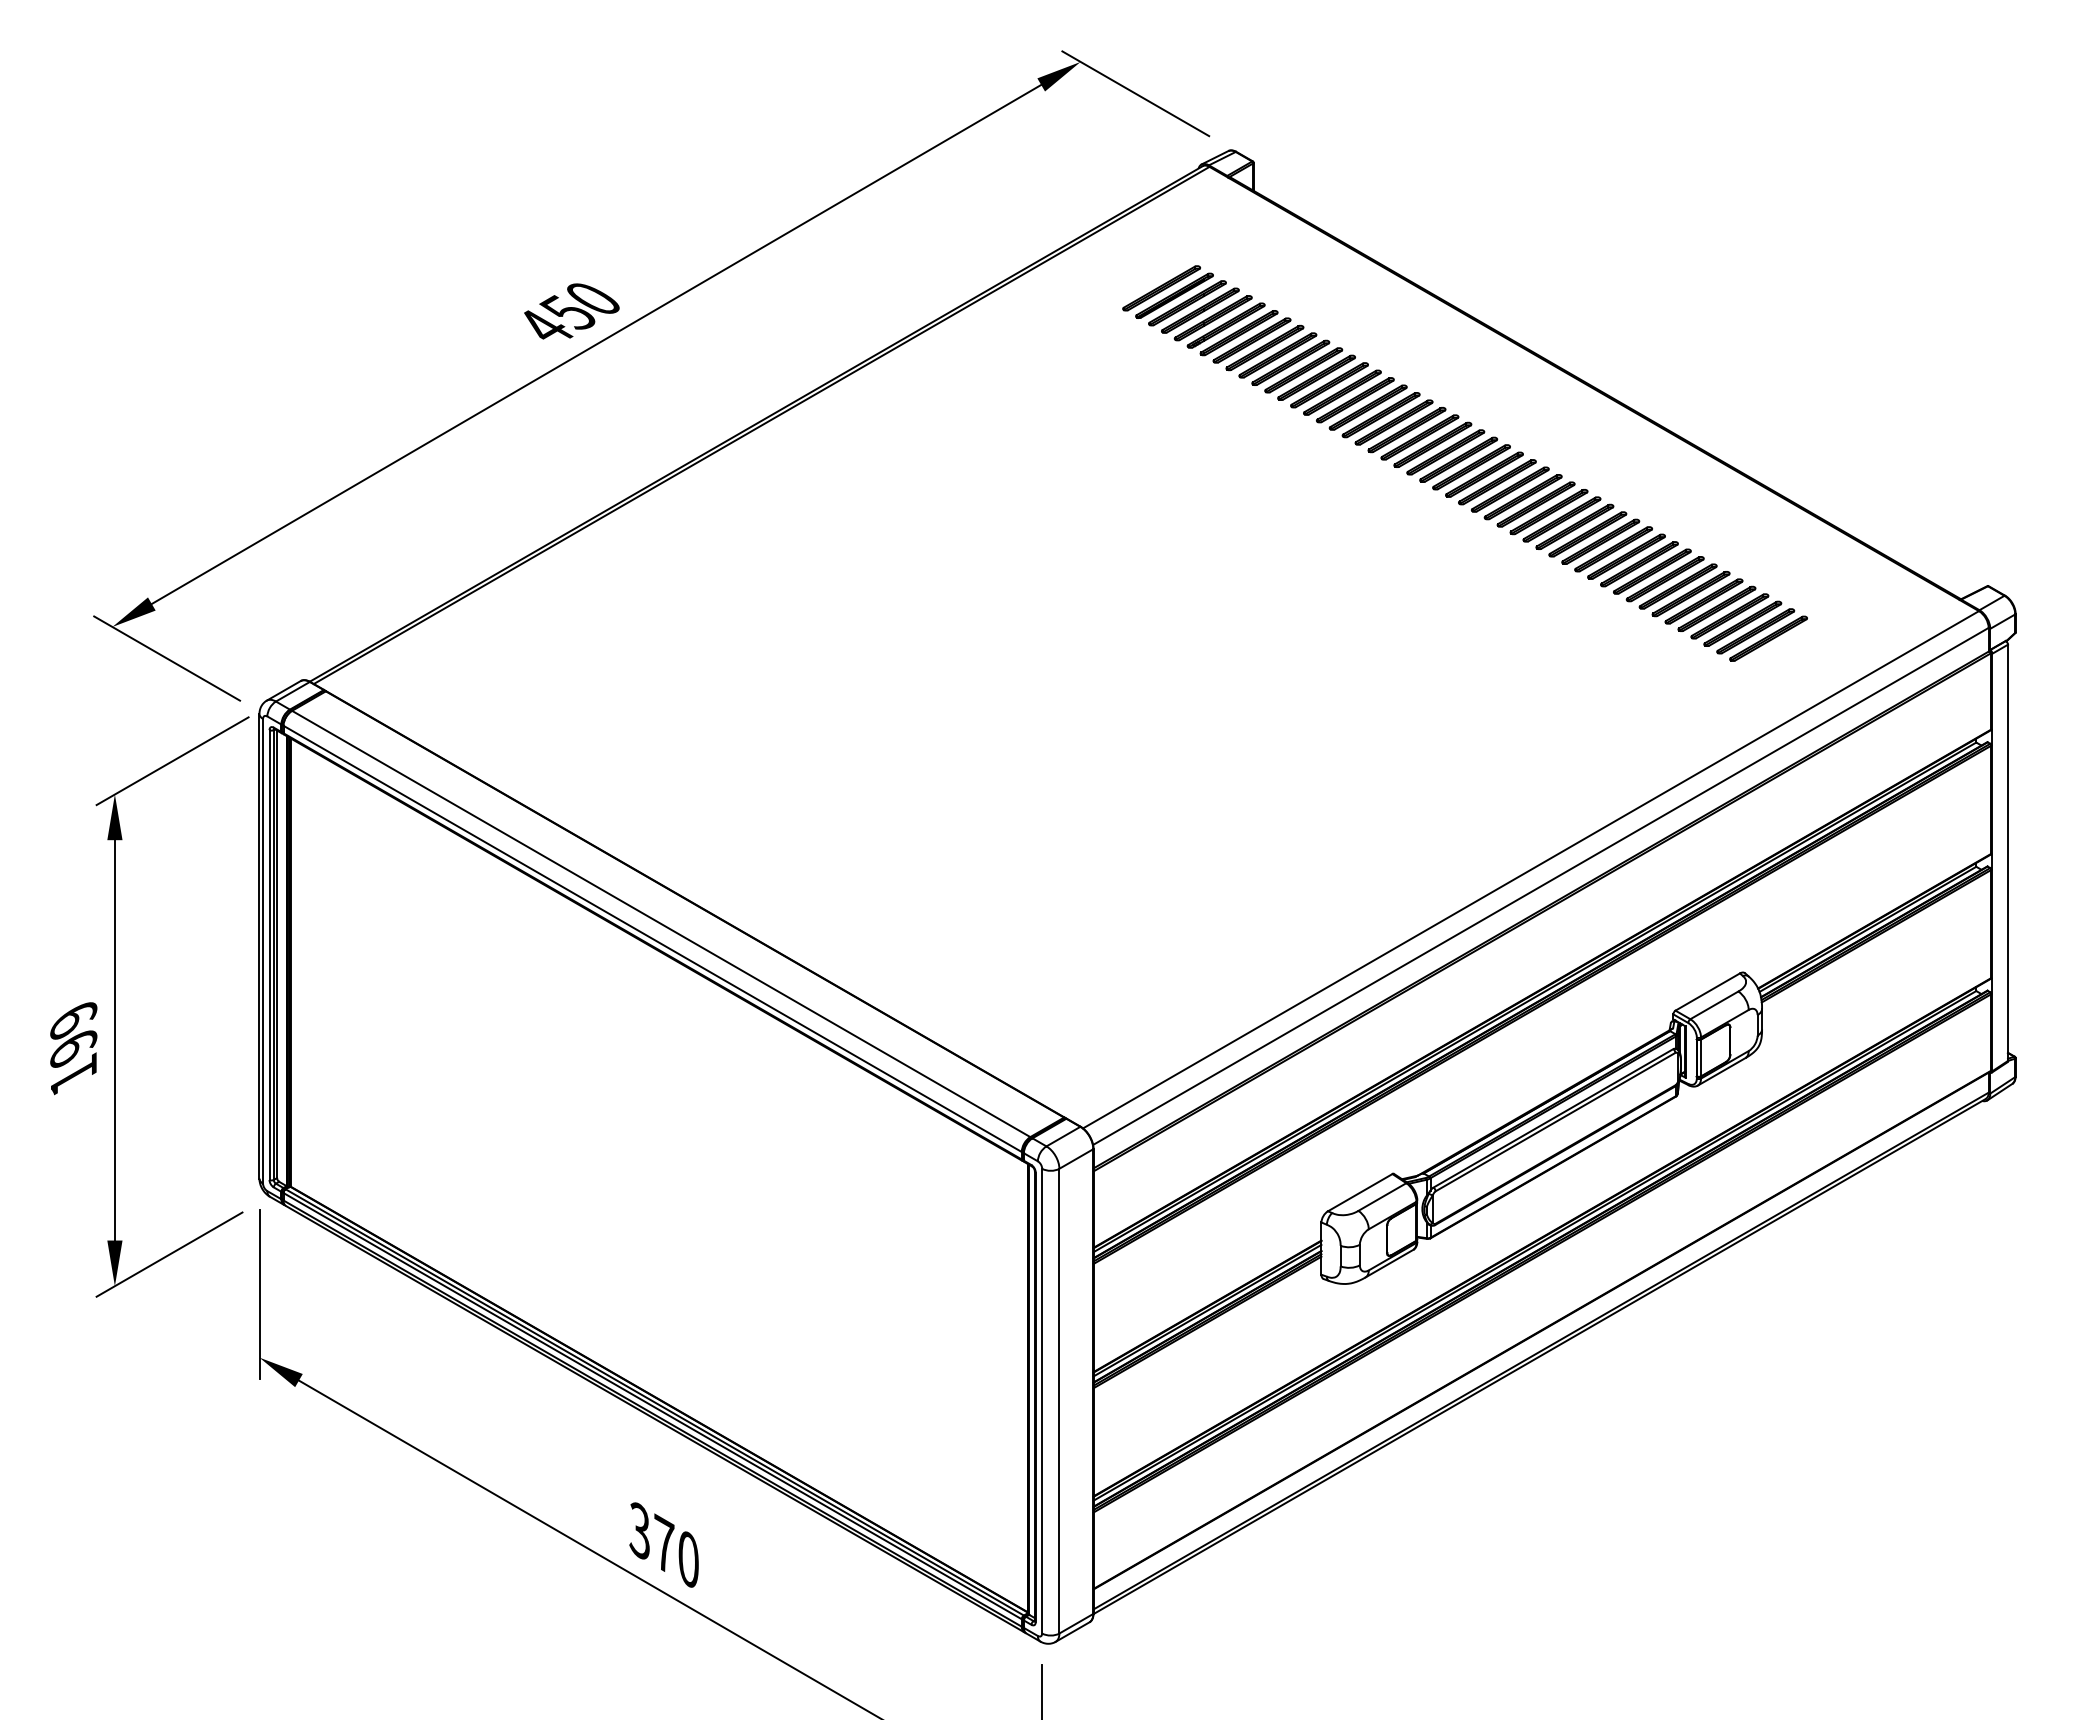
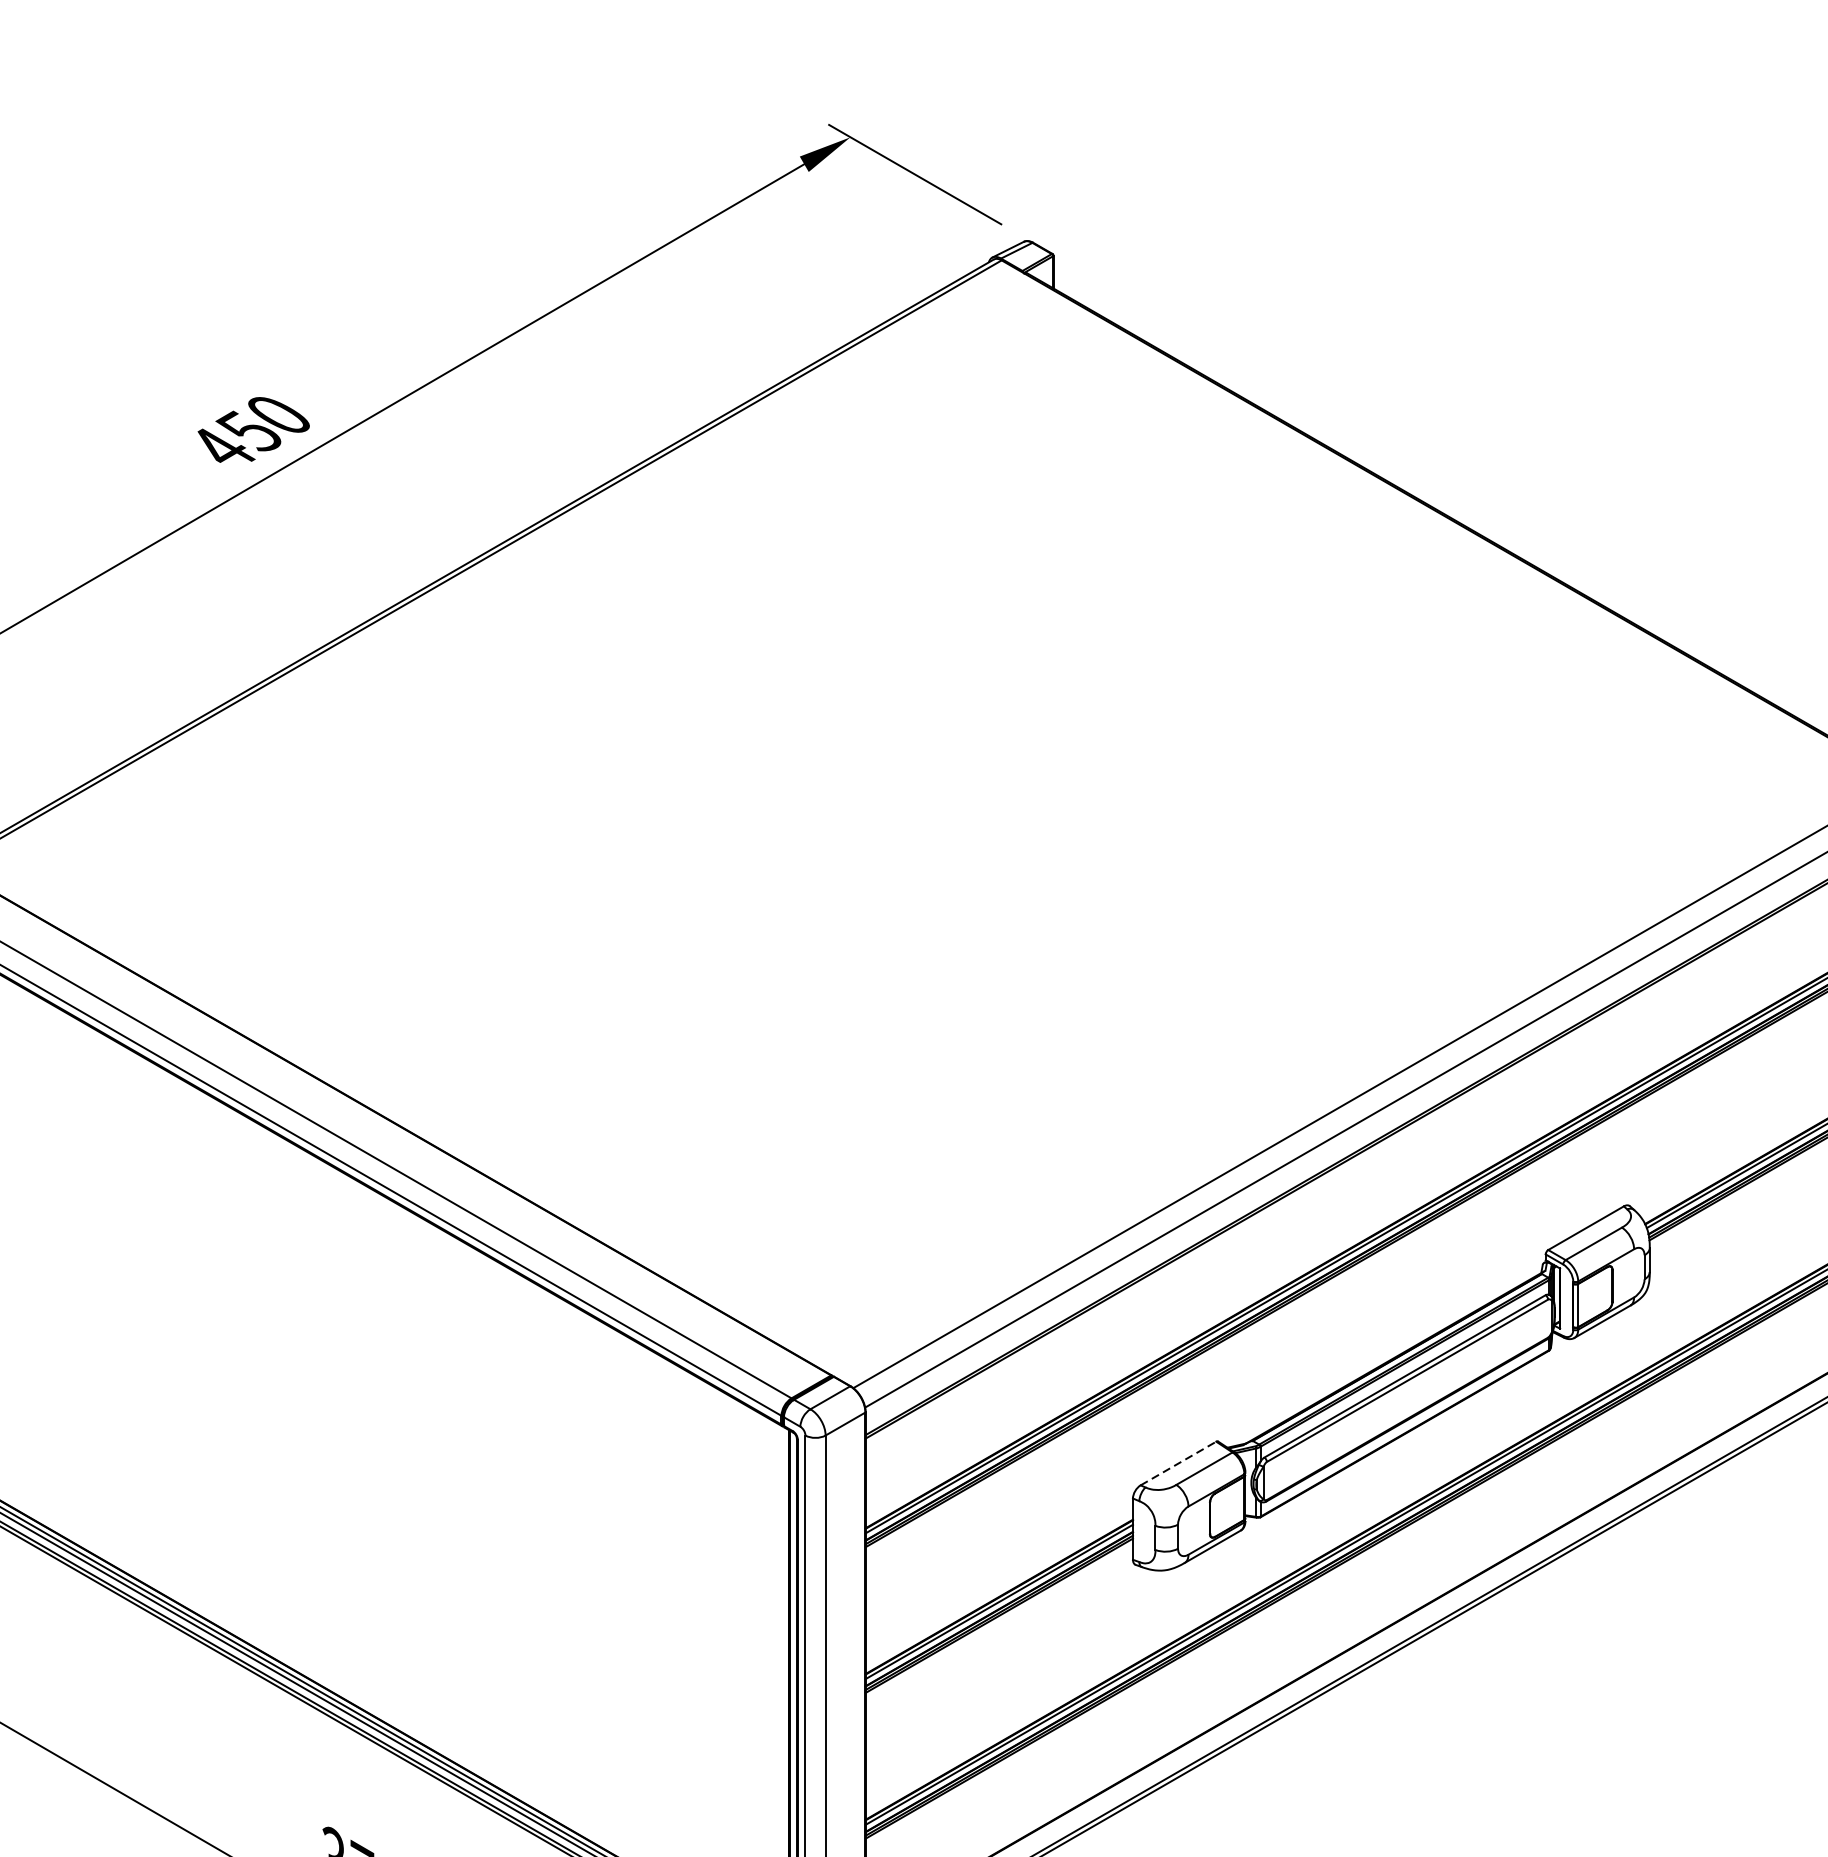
part: (1464, 463) -> (1300, 608), removed
line: (1360, 1192) -> (1178, 1463), solid -> dashed

